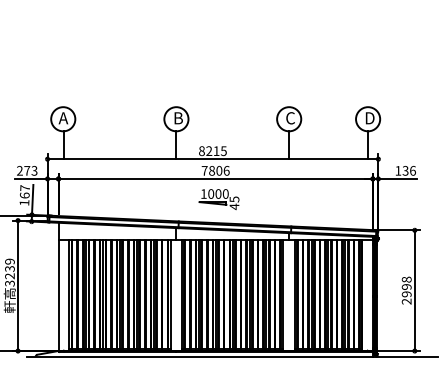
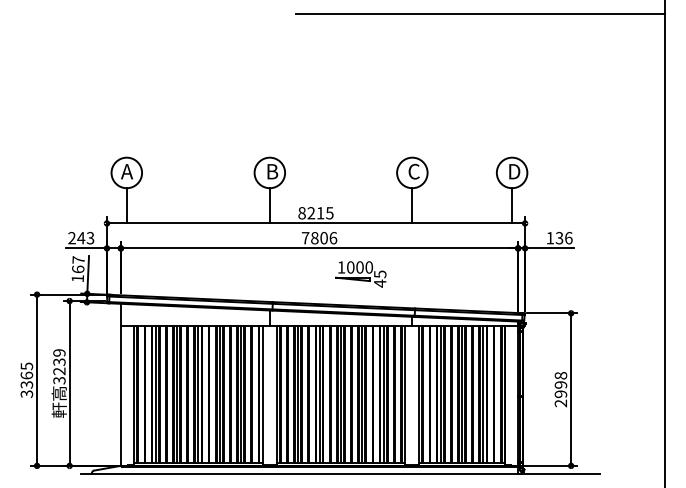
text: (27, 171) -> (81, 238), 273 -> 243
part: (218, 199) -> (360, 274), moved

